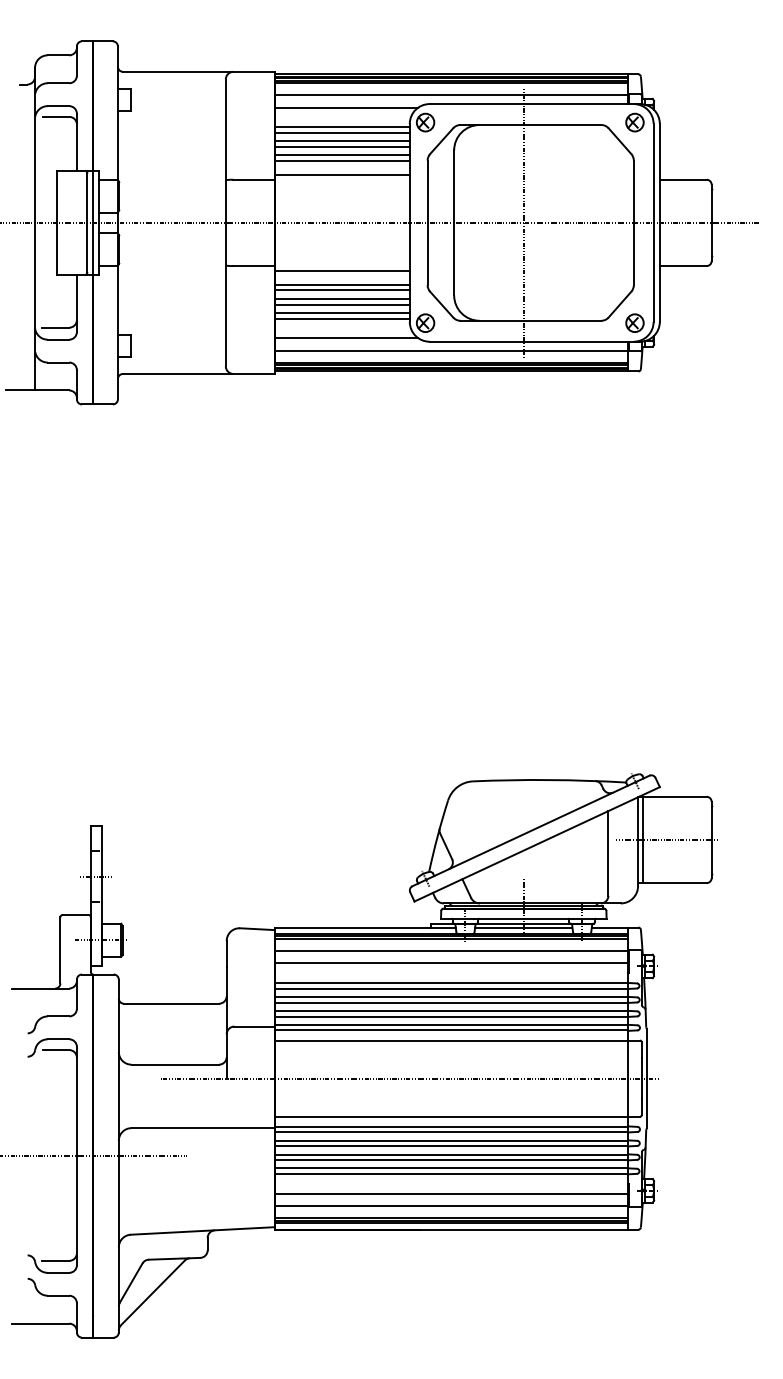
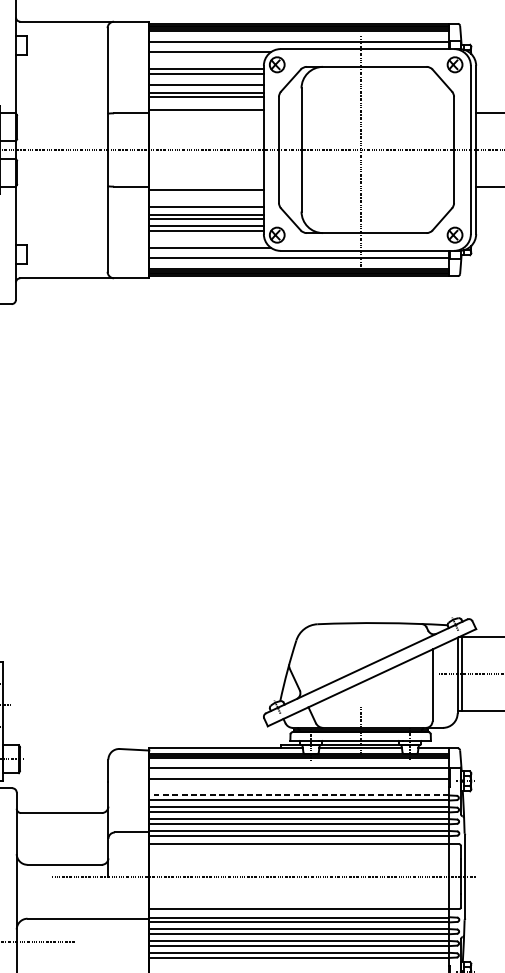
line: (341, 141) -> (205, 80), removed
line: (341, 285) -> (205, 203), removed
line: (450, 982) -> (298, 795), solid -> dashed

